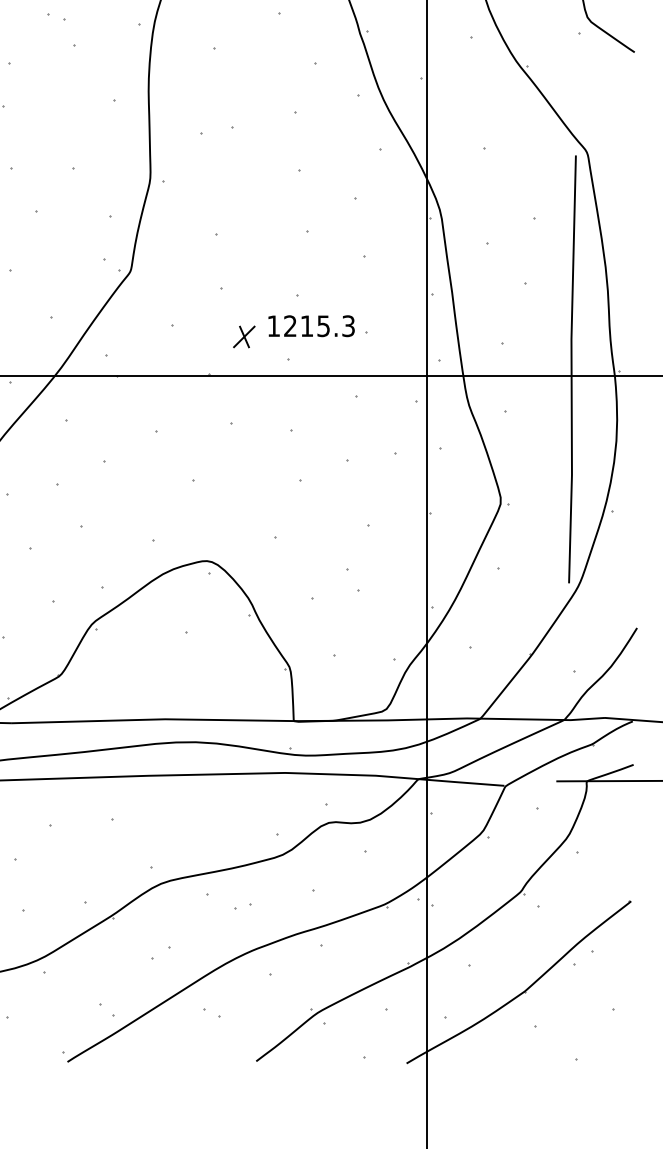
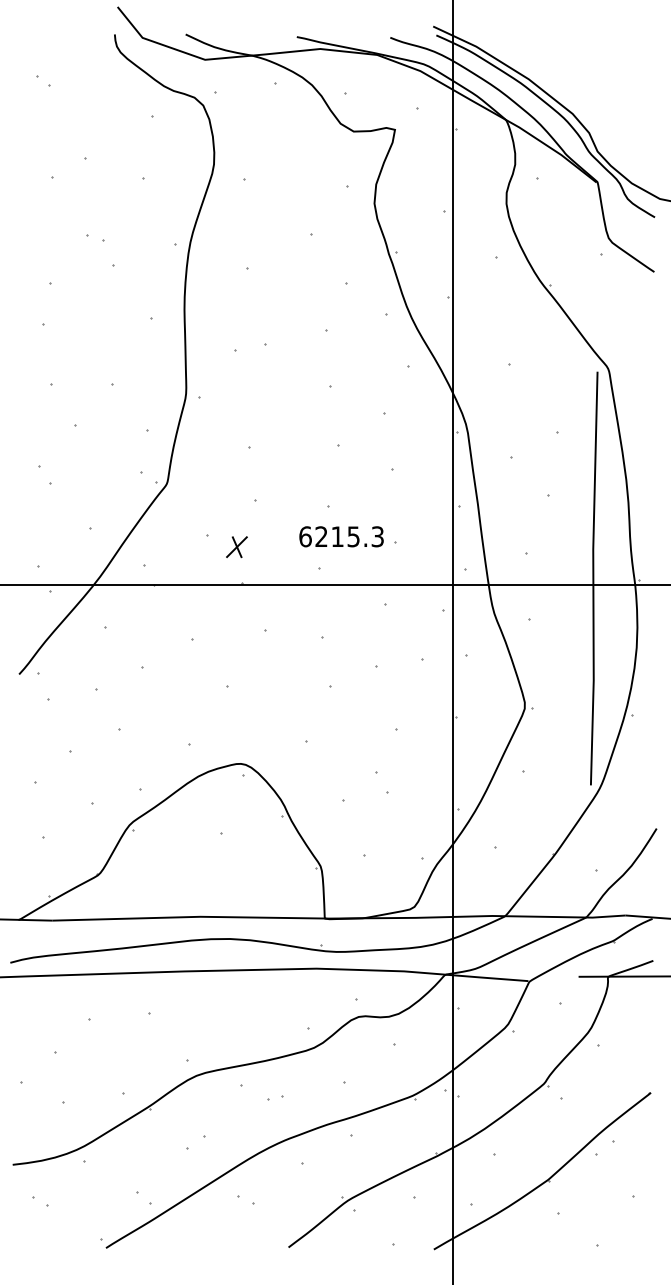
text: (273, 325) -> (305, 536), 1215.3 -> 6215.3
part: (243, 337) -> (236, 547), moved

